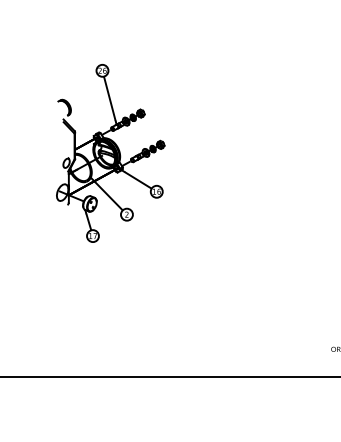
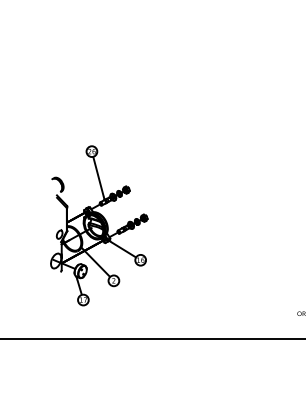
part: (110, 153) -> (99, 225), moved

